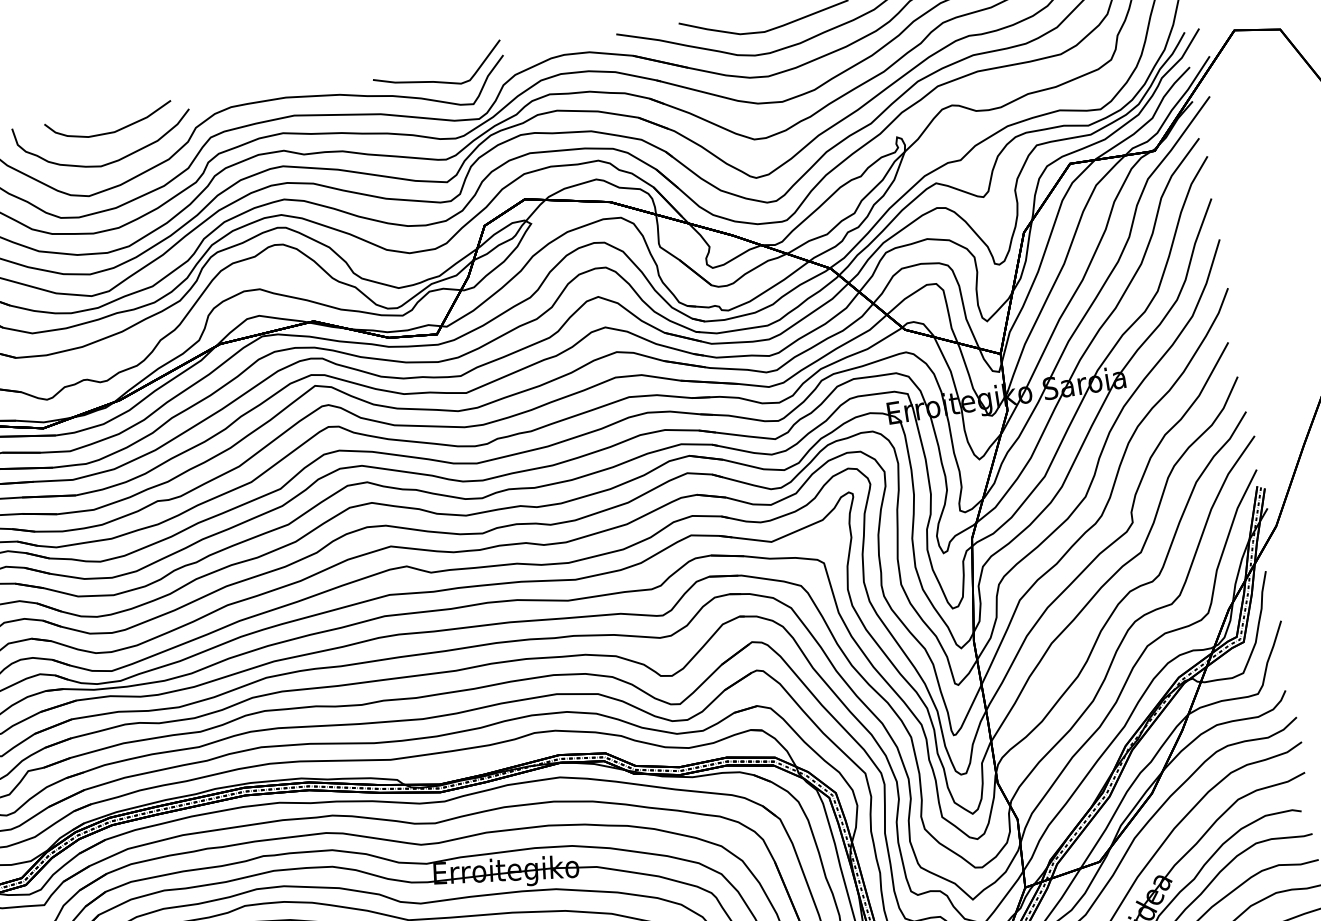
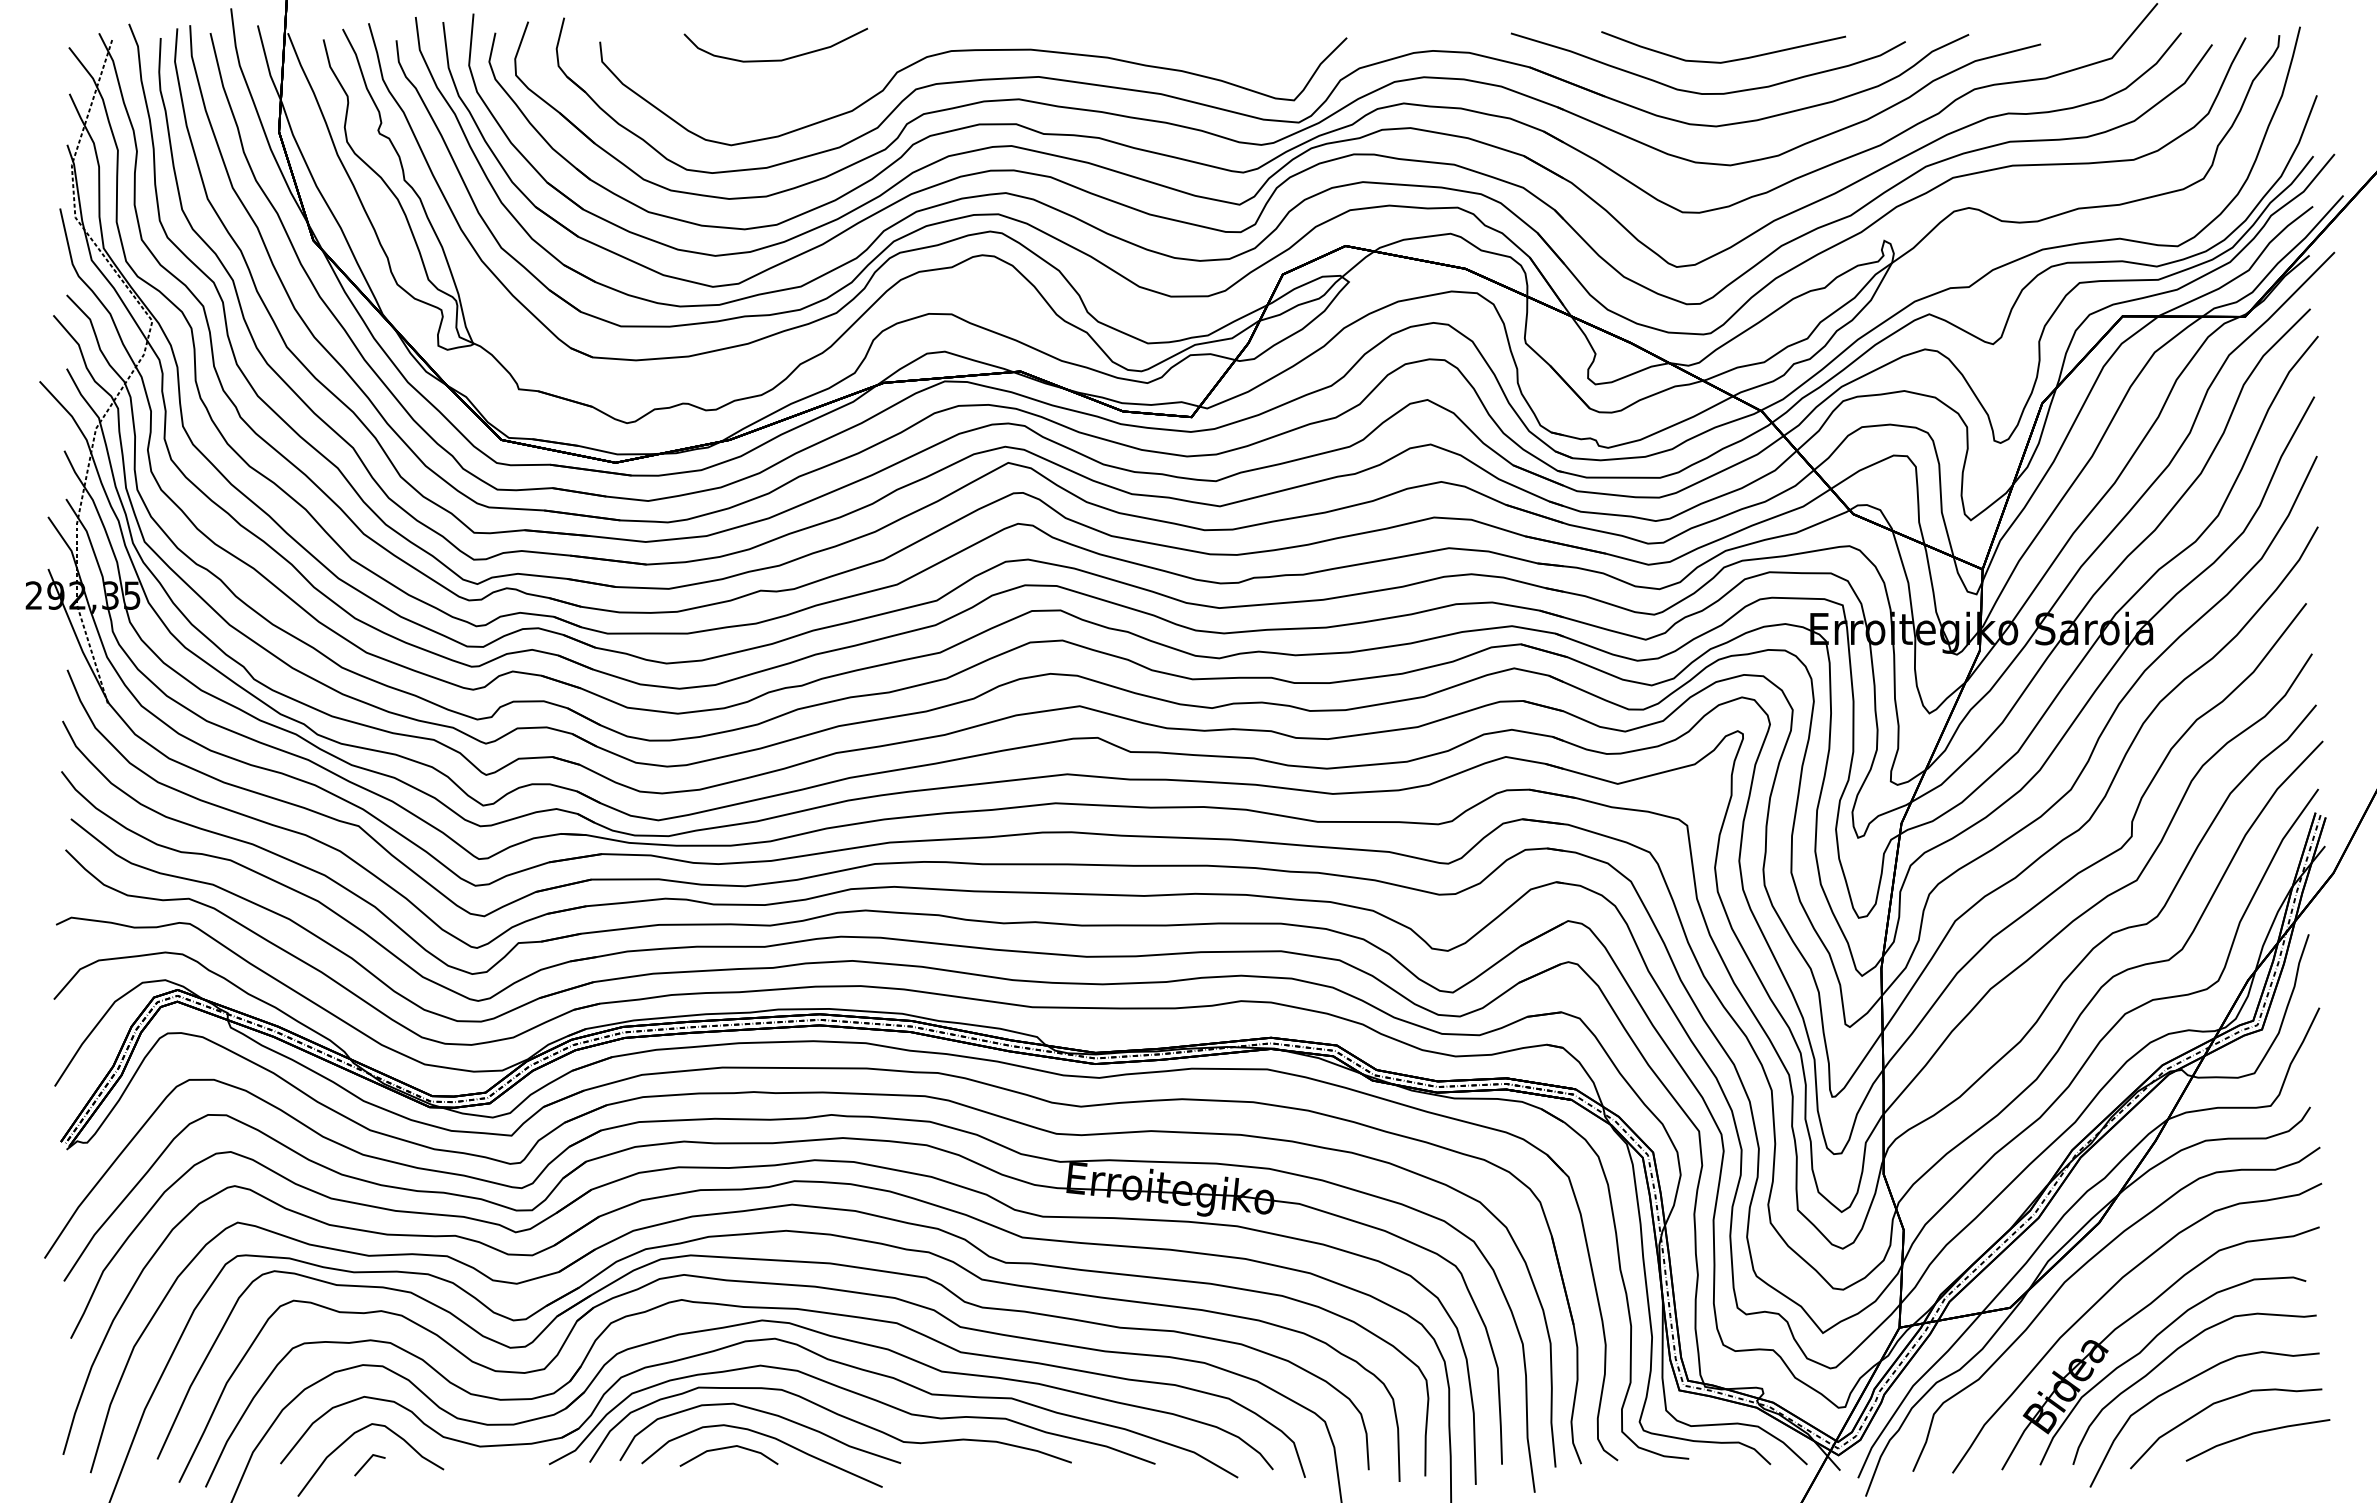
curve: (435, 81) -> (1245, 59), removed
curve: (112, 161) -> (772, 101), removed

